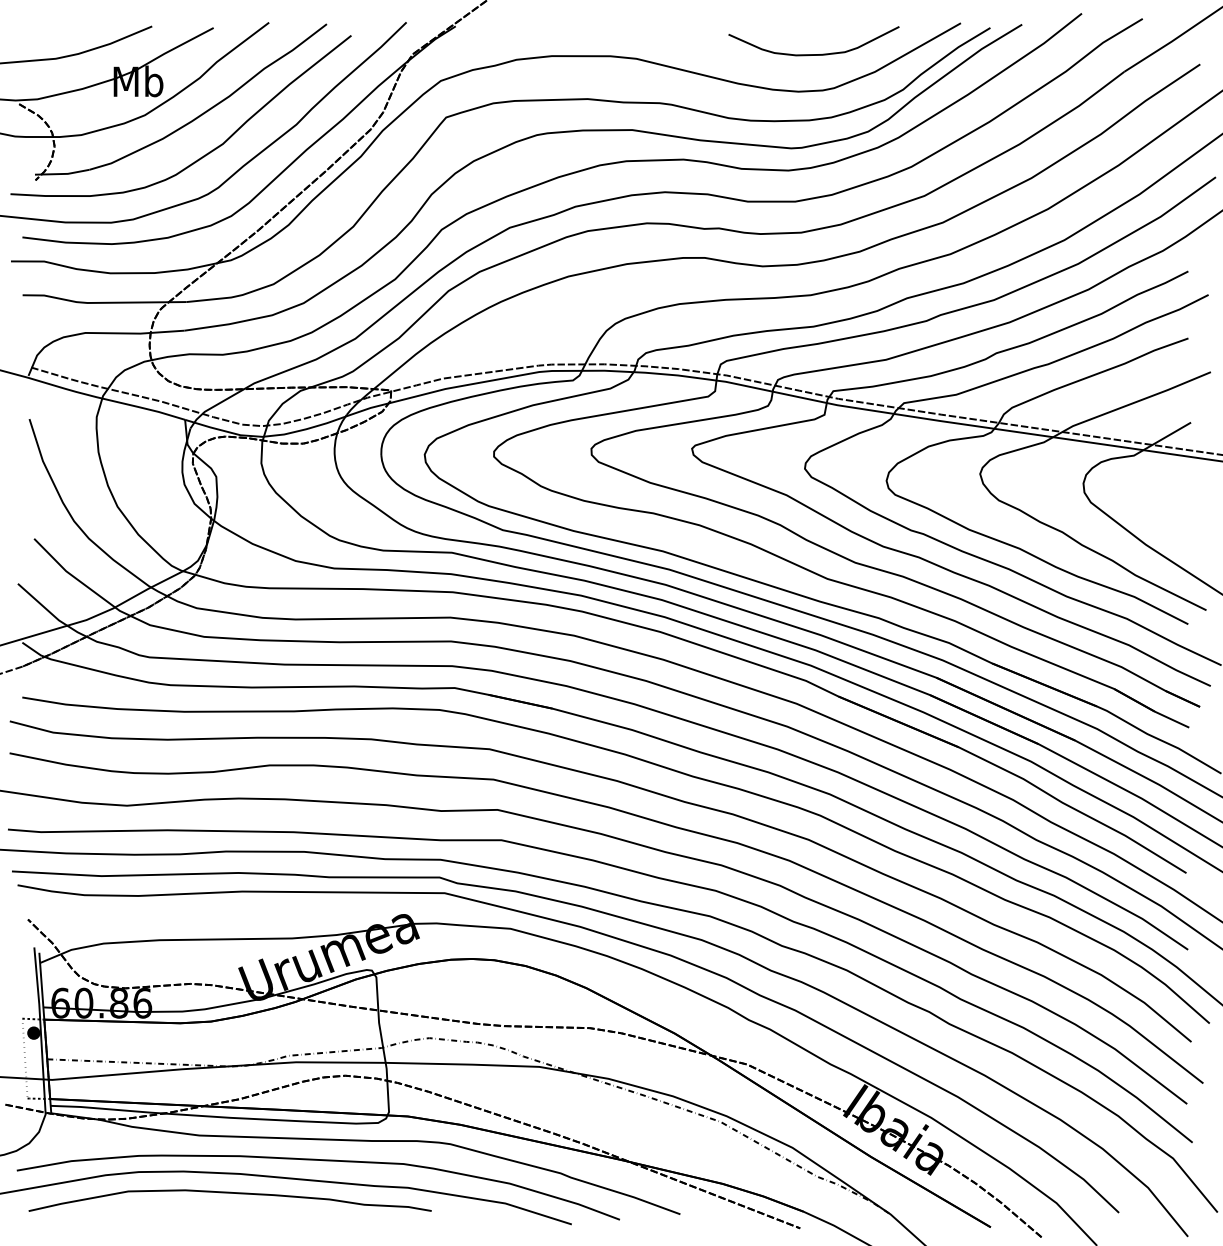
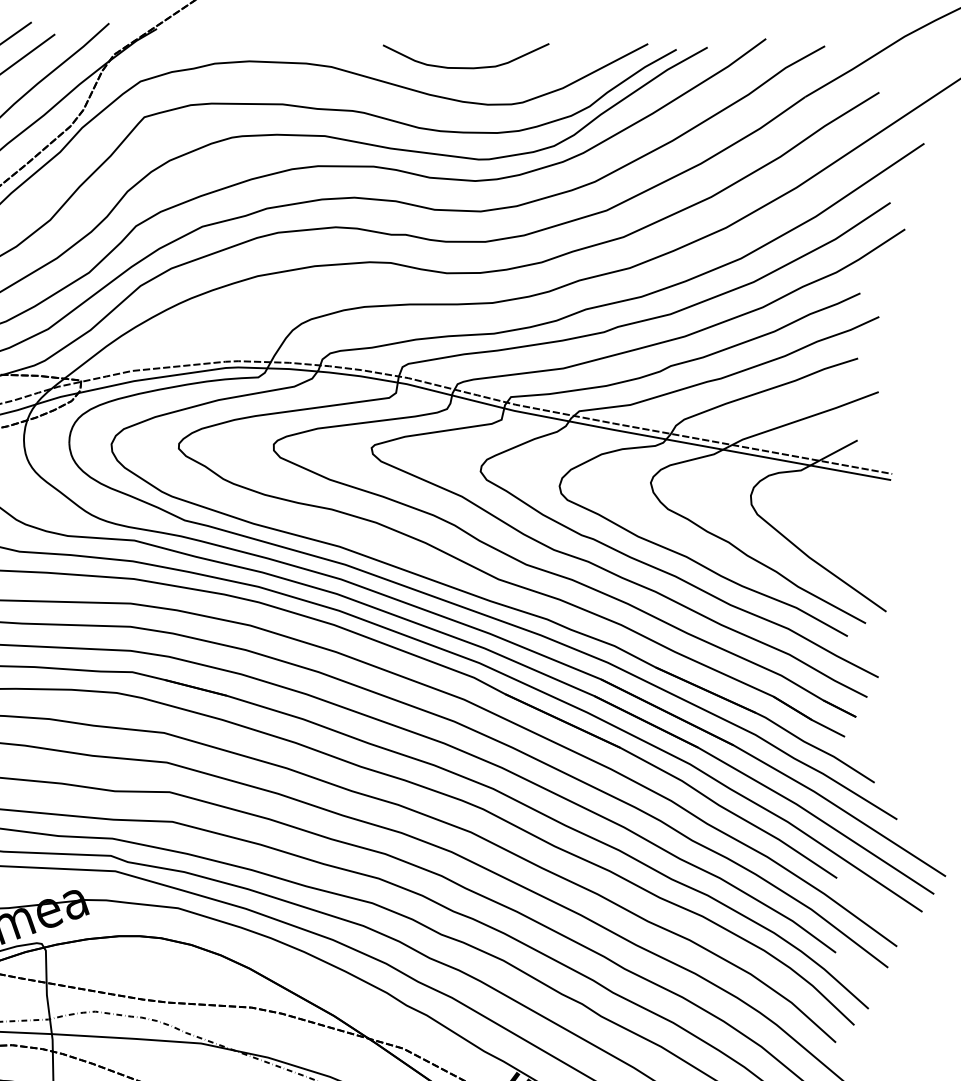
curve: (813, 54) -> (464, 67), moved

